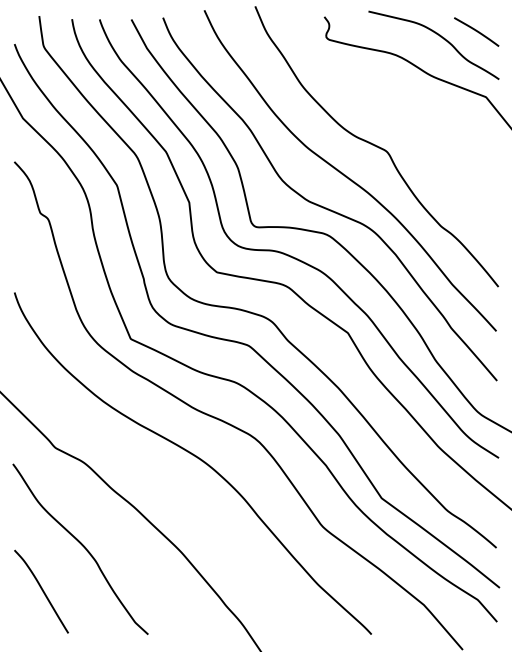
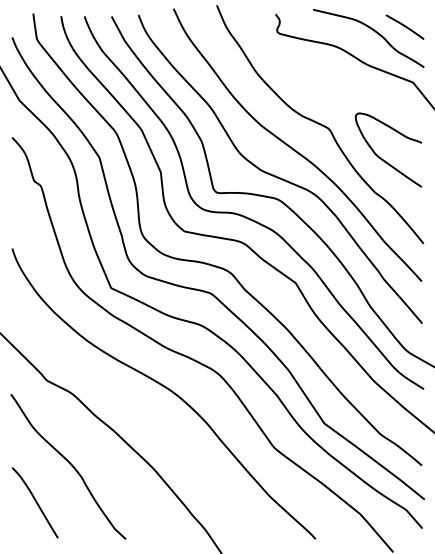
curve: (448, 185) -> (381, 157), added

